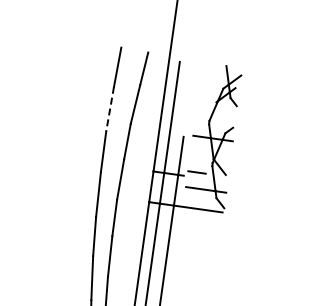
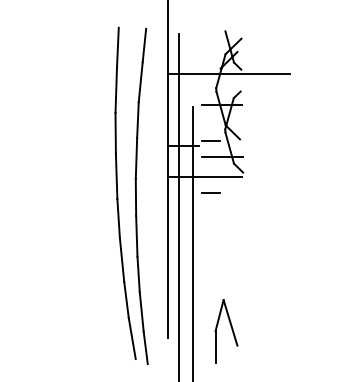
line: (223, 108) -> (228, 73), added
line: (110, 109) -> (116, 90), dashed -> solid
line: (189, 223) -> (210, 192), added

